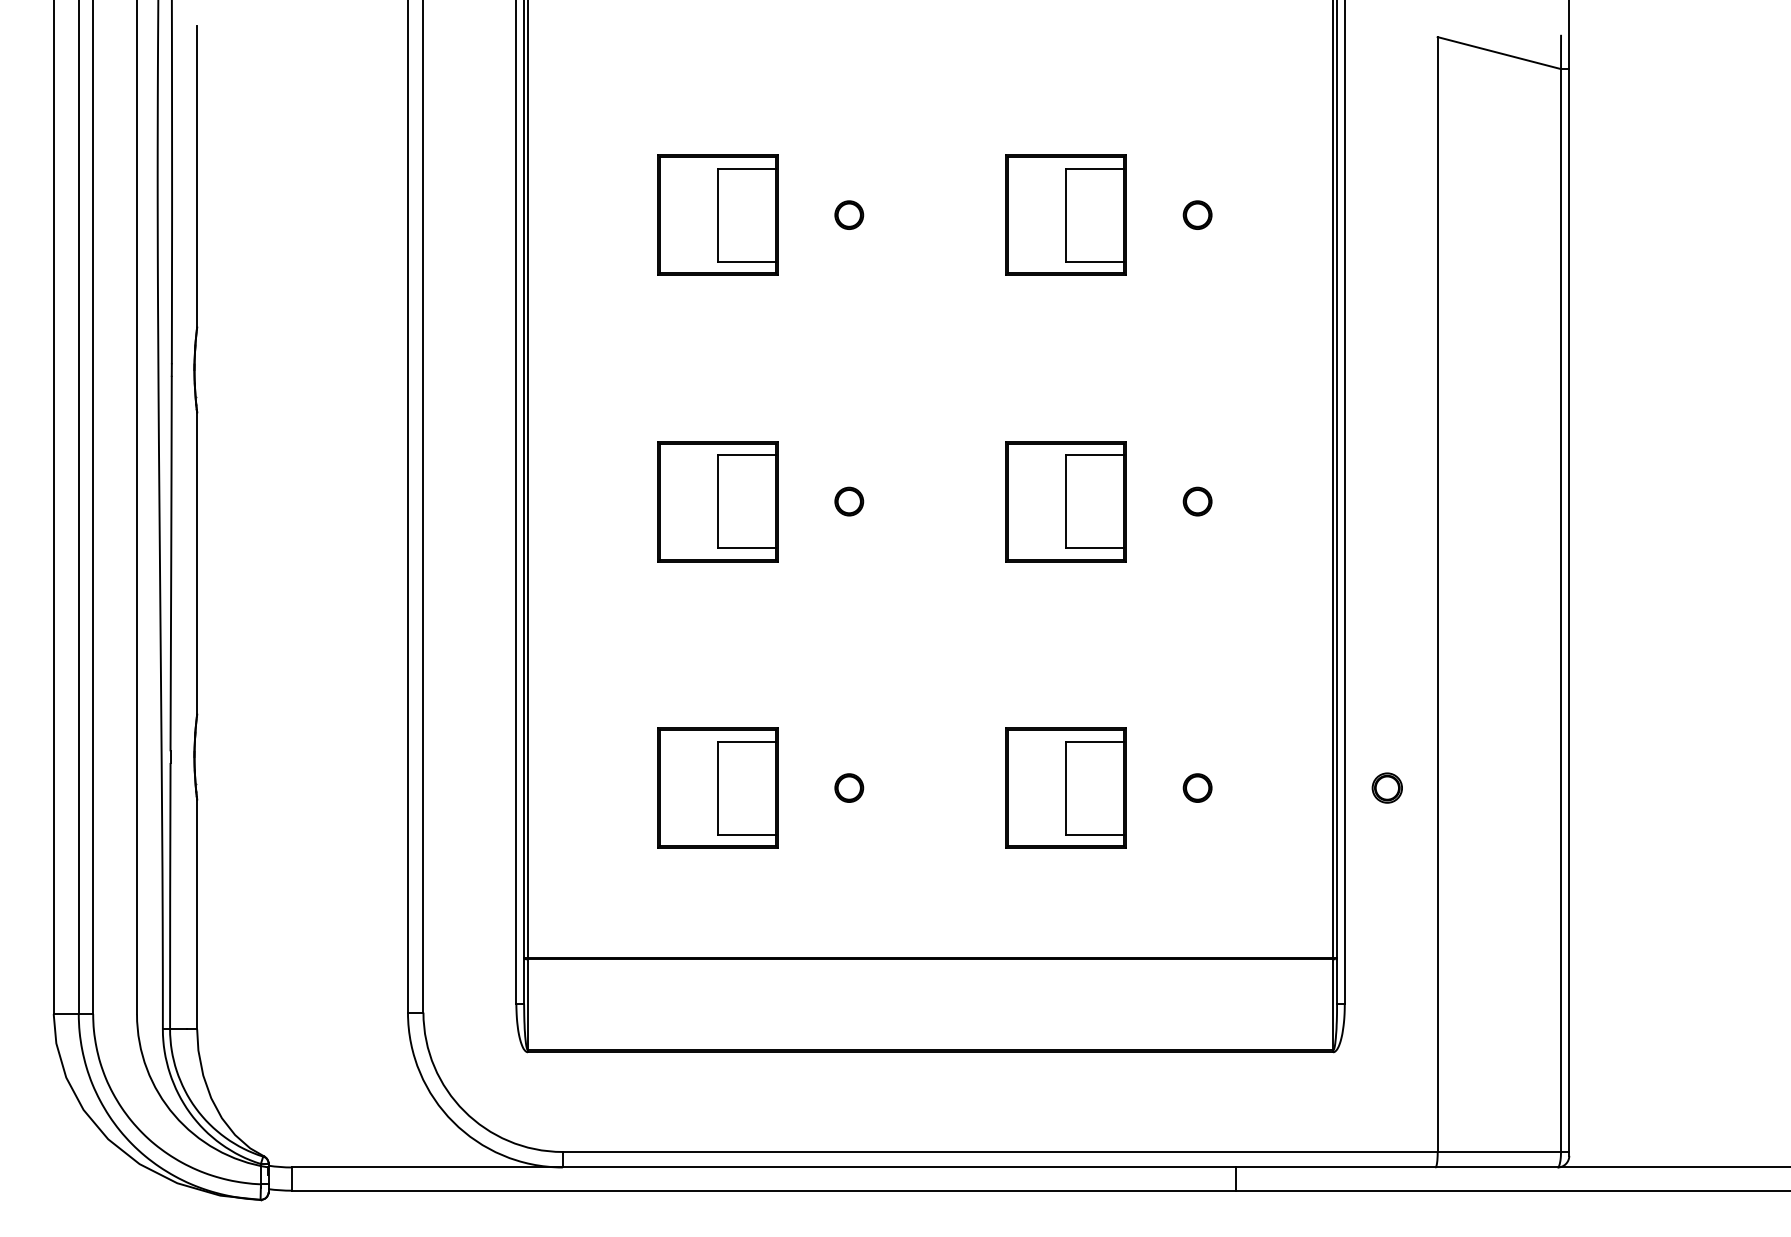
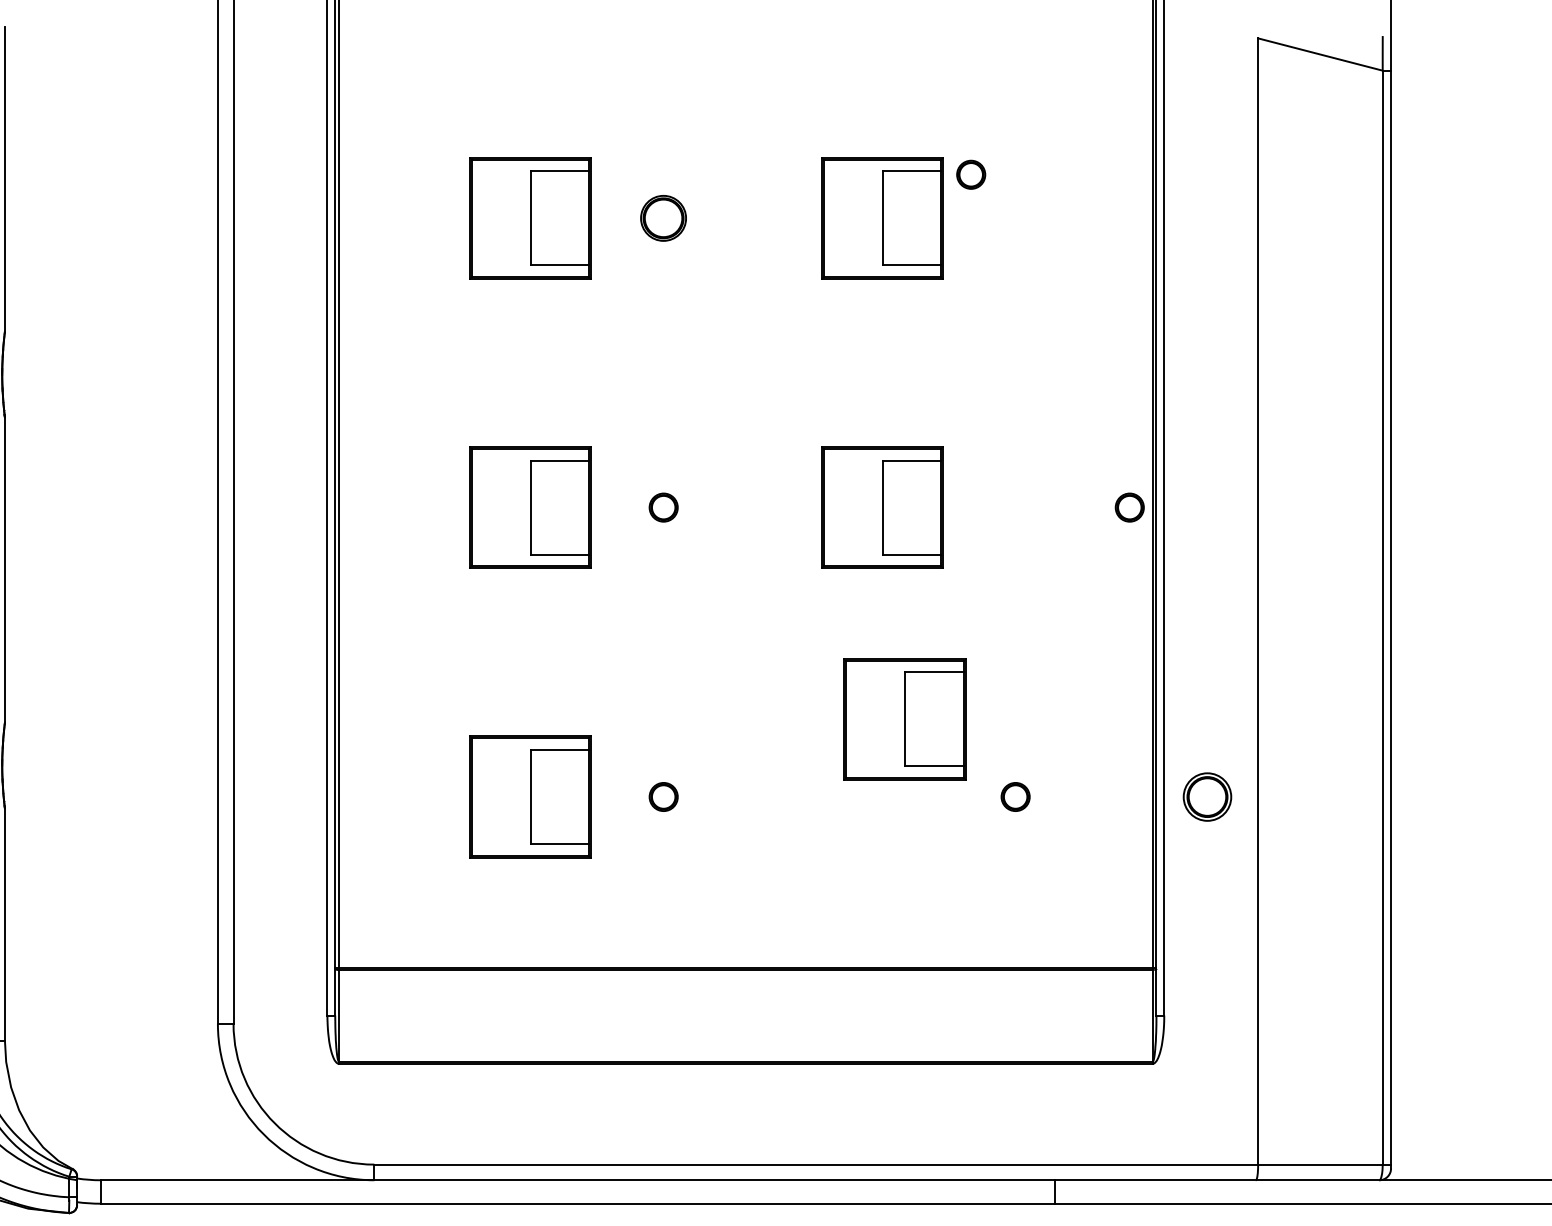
part: (849, 214) -> (663, 217), size x1.6
part: (1197, 214) -> (971, 174), moved
part: (1197, 501) -> (1129, 507), moved
part: (1065, 787) -> (904, 718), moved
part: (1386, 787) -> (1206, 796), size x1.6

